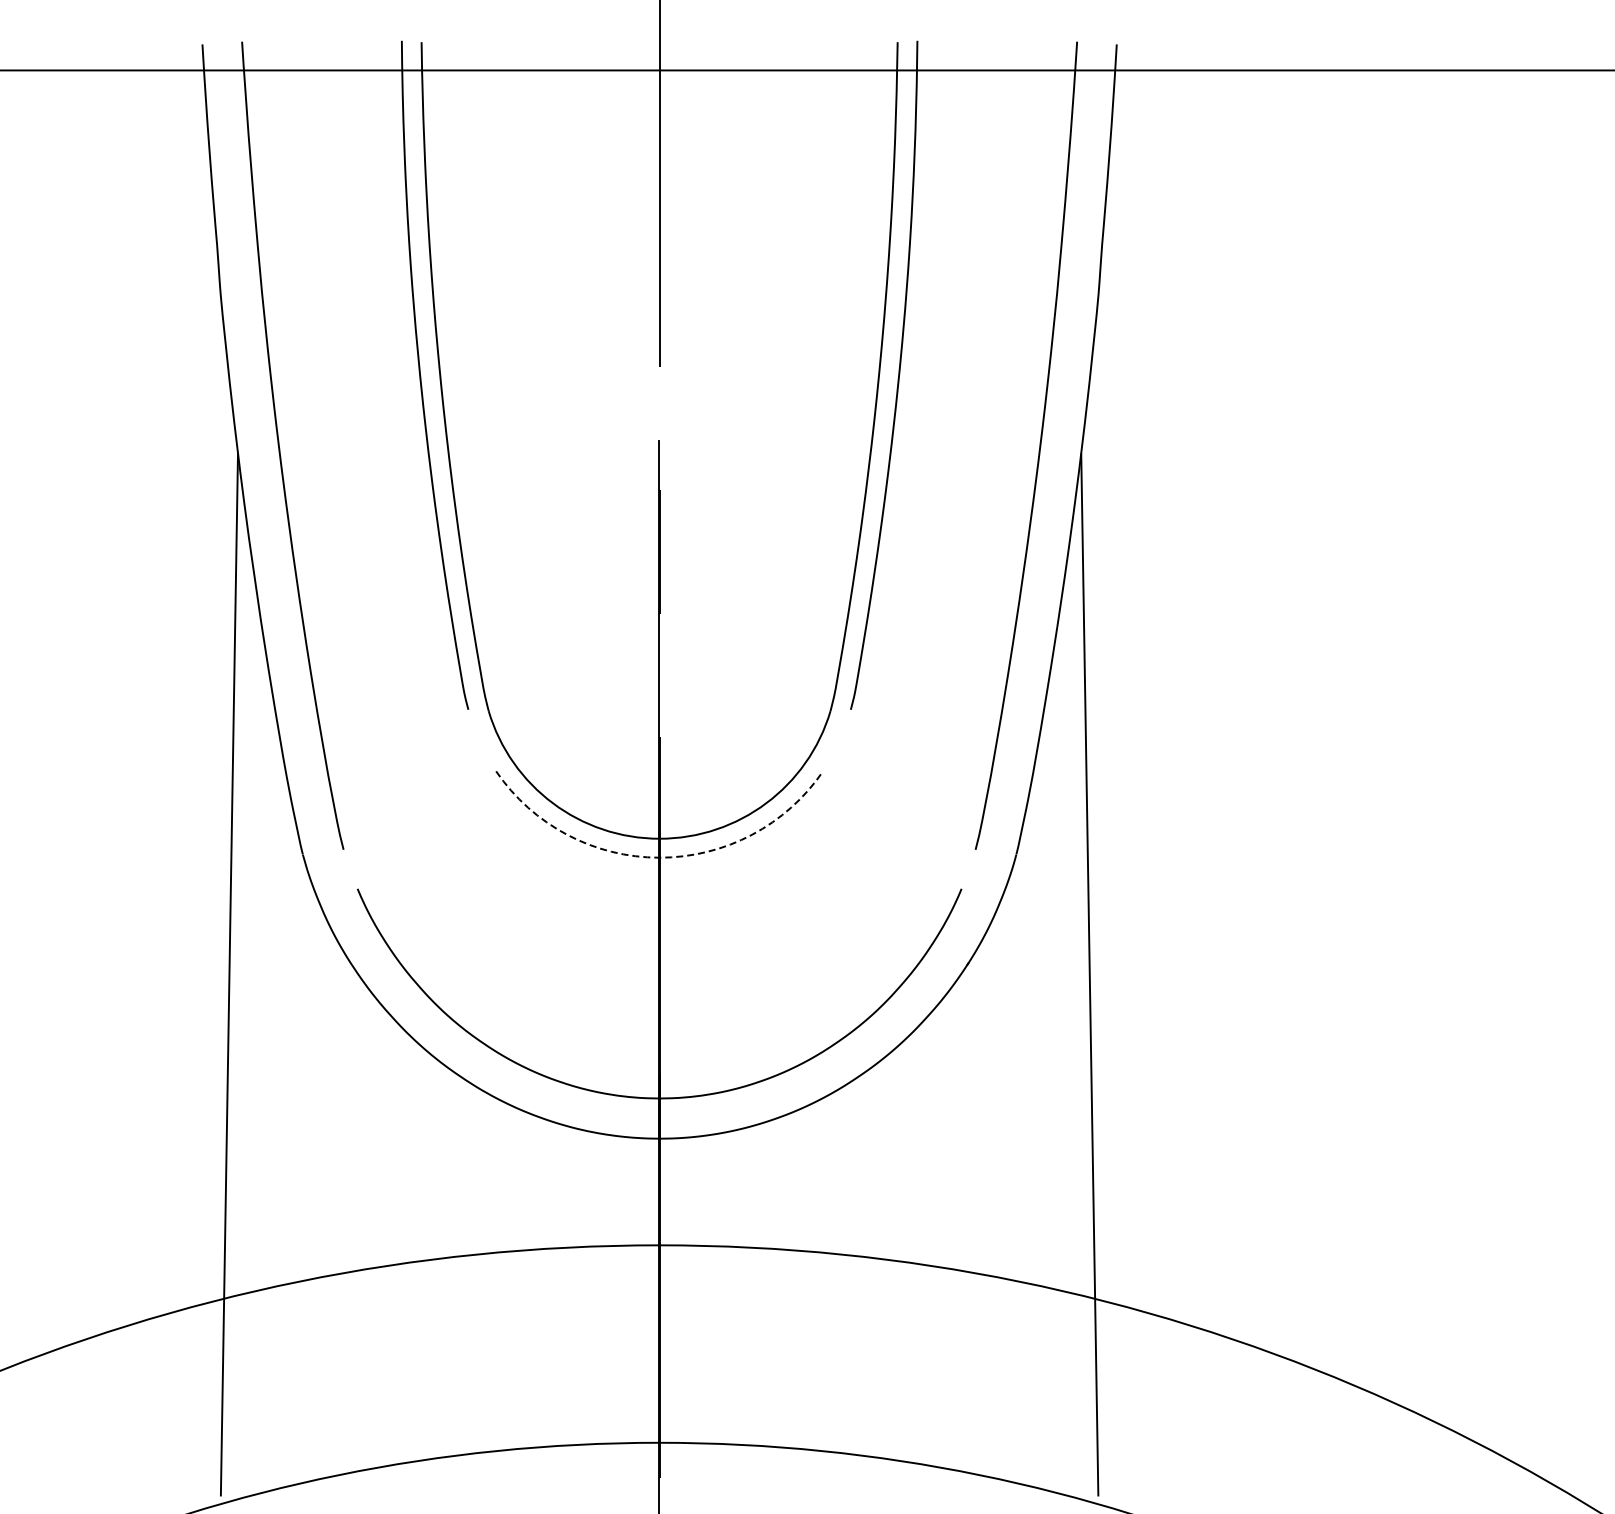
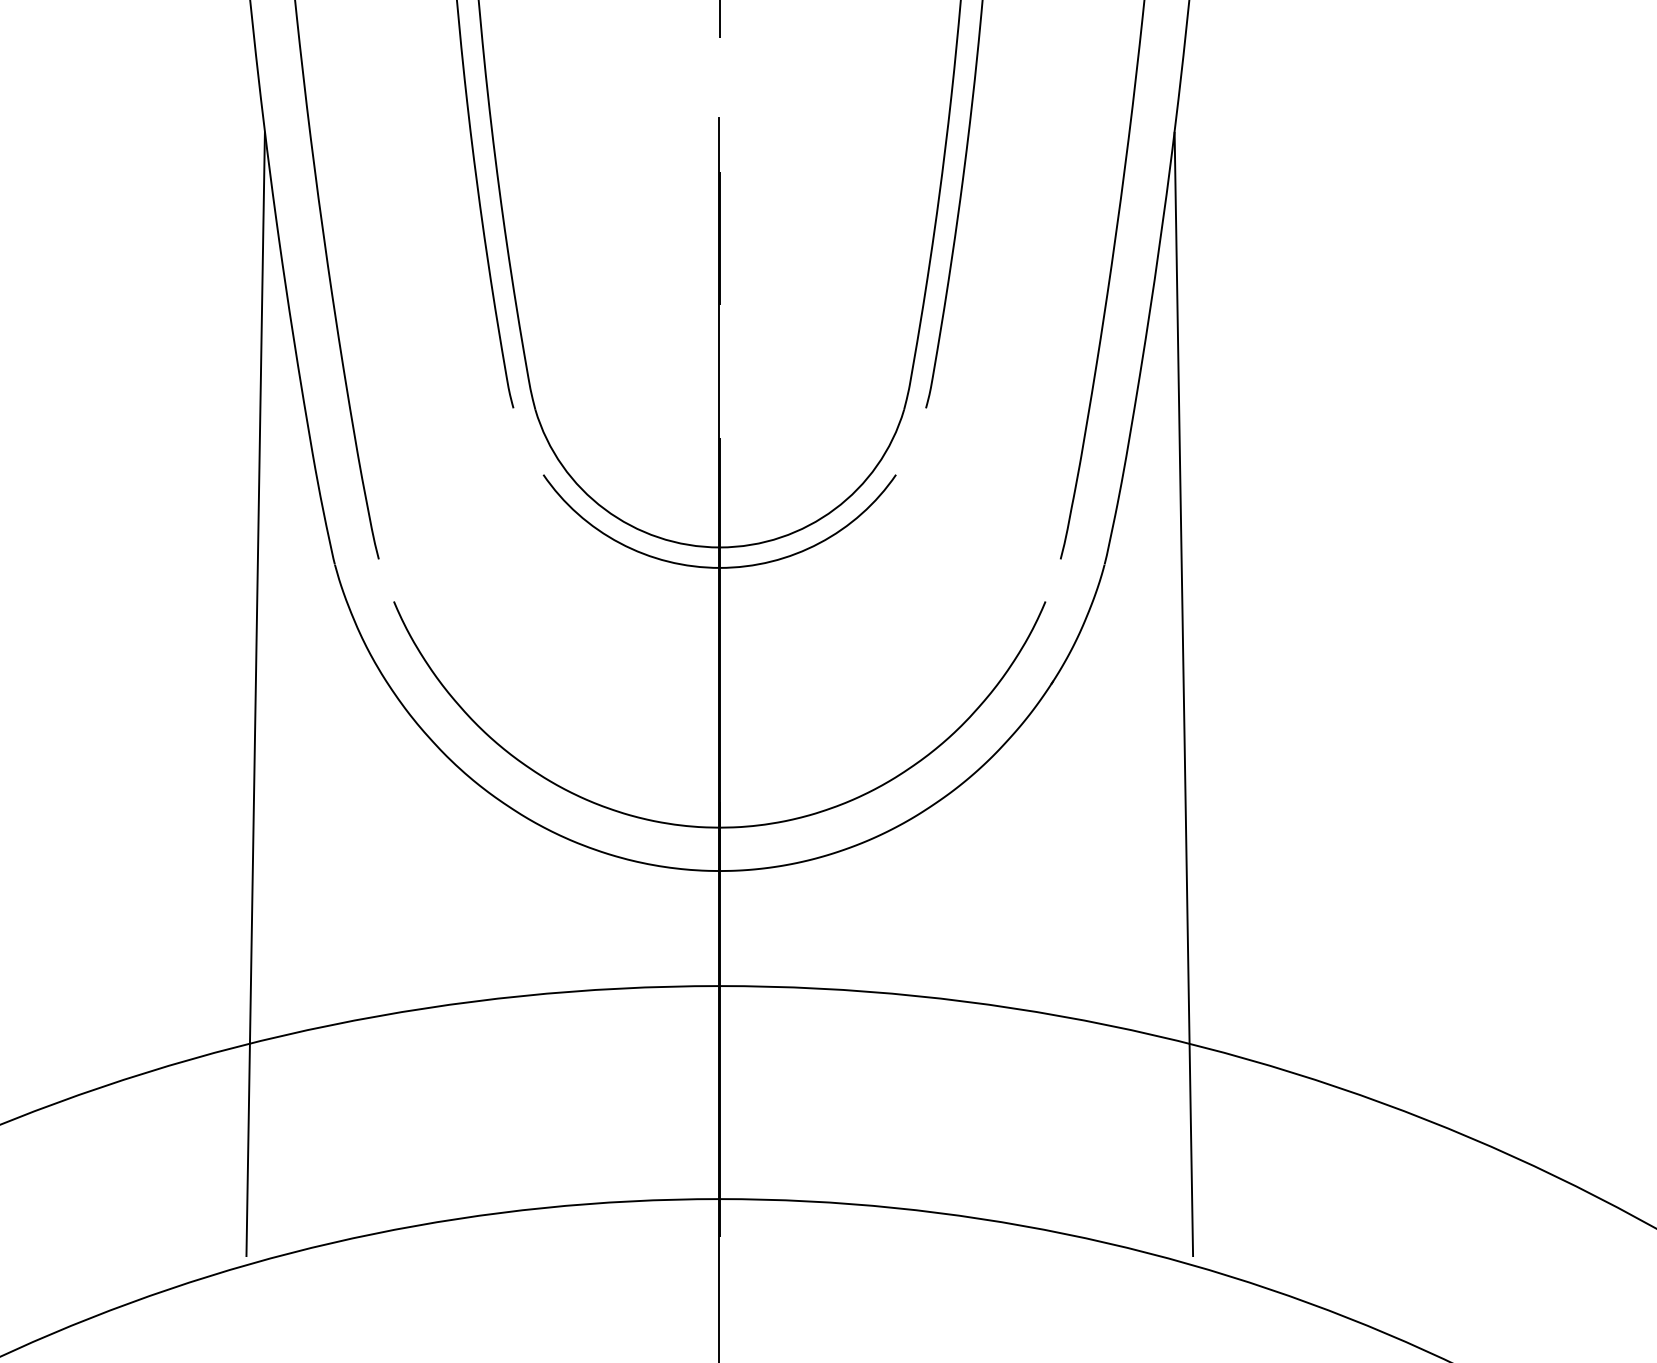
arc: (659, 857) -> (719, 567), dashed -> solid

